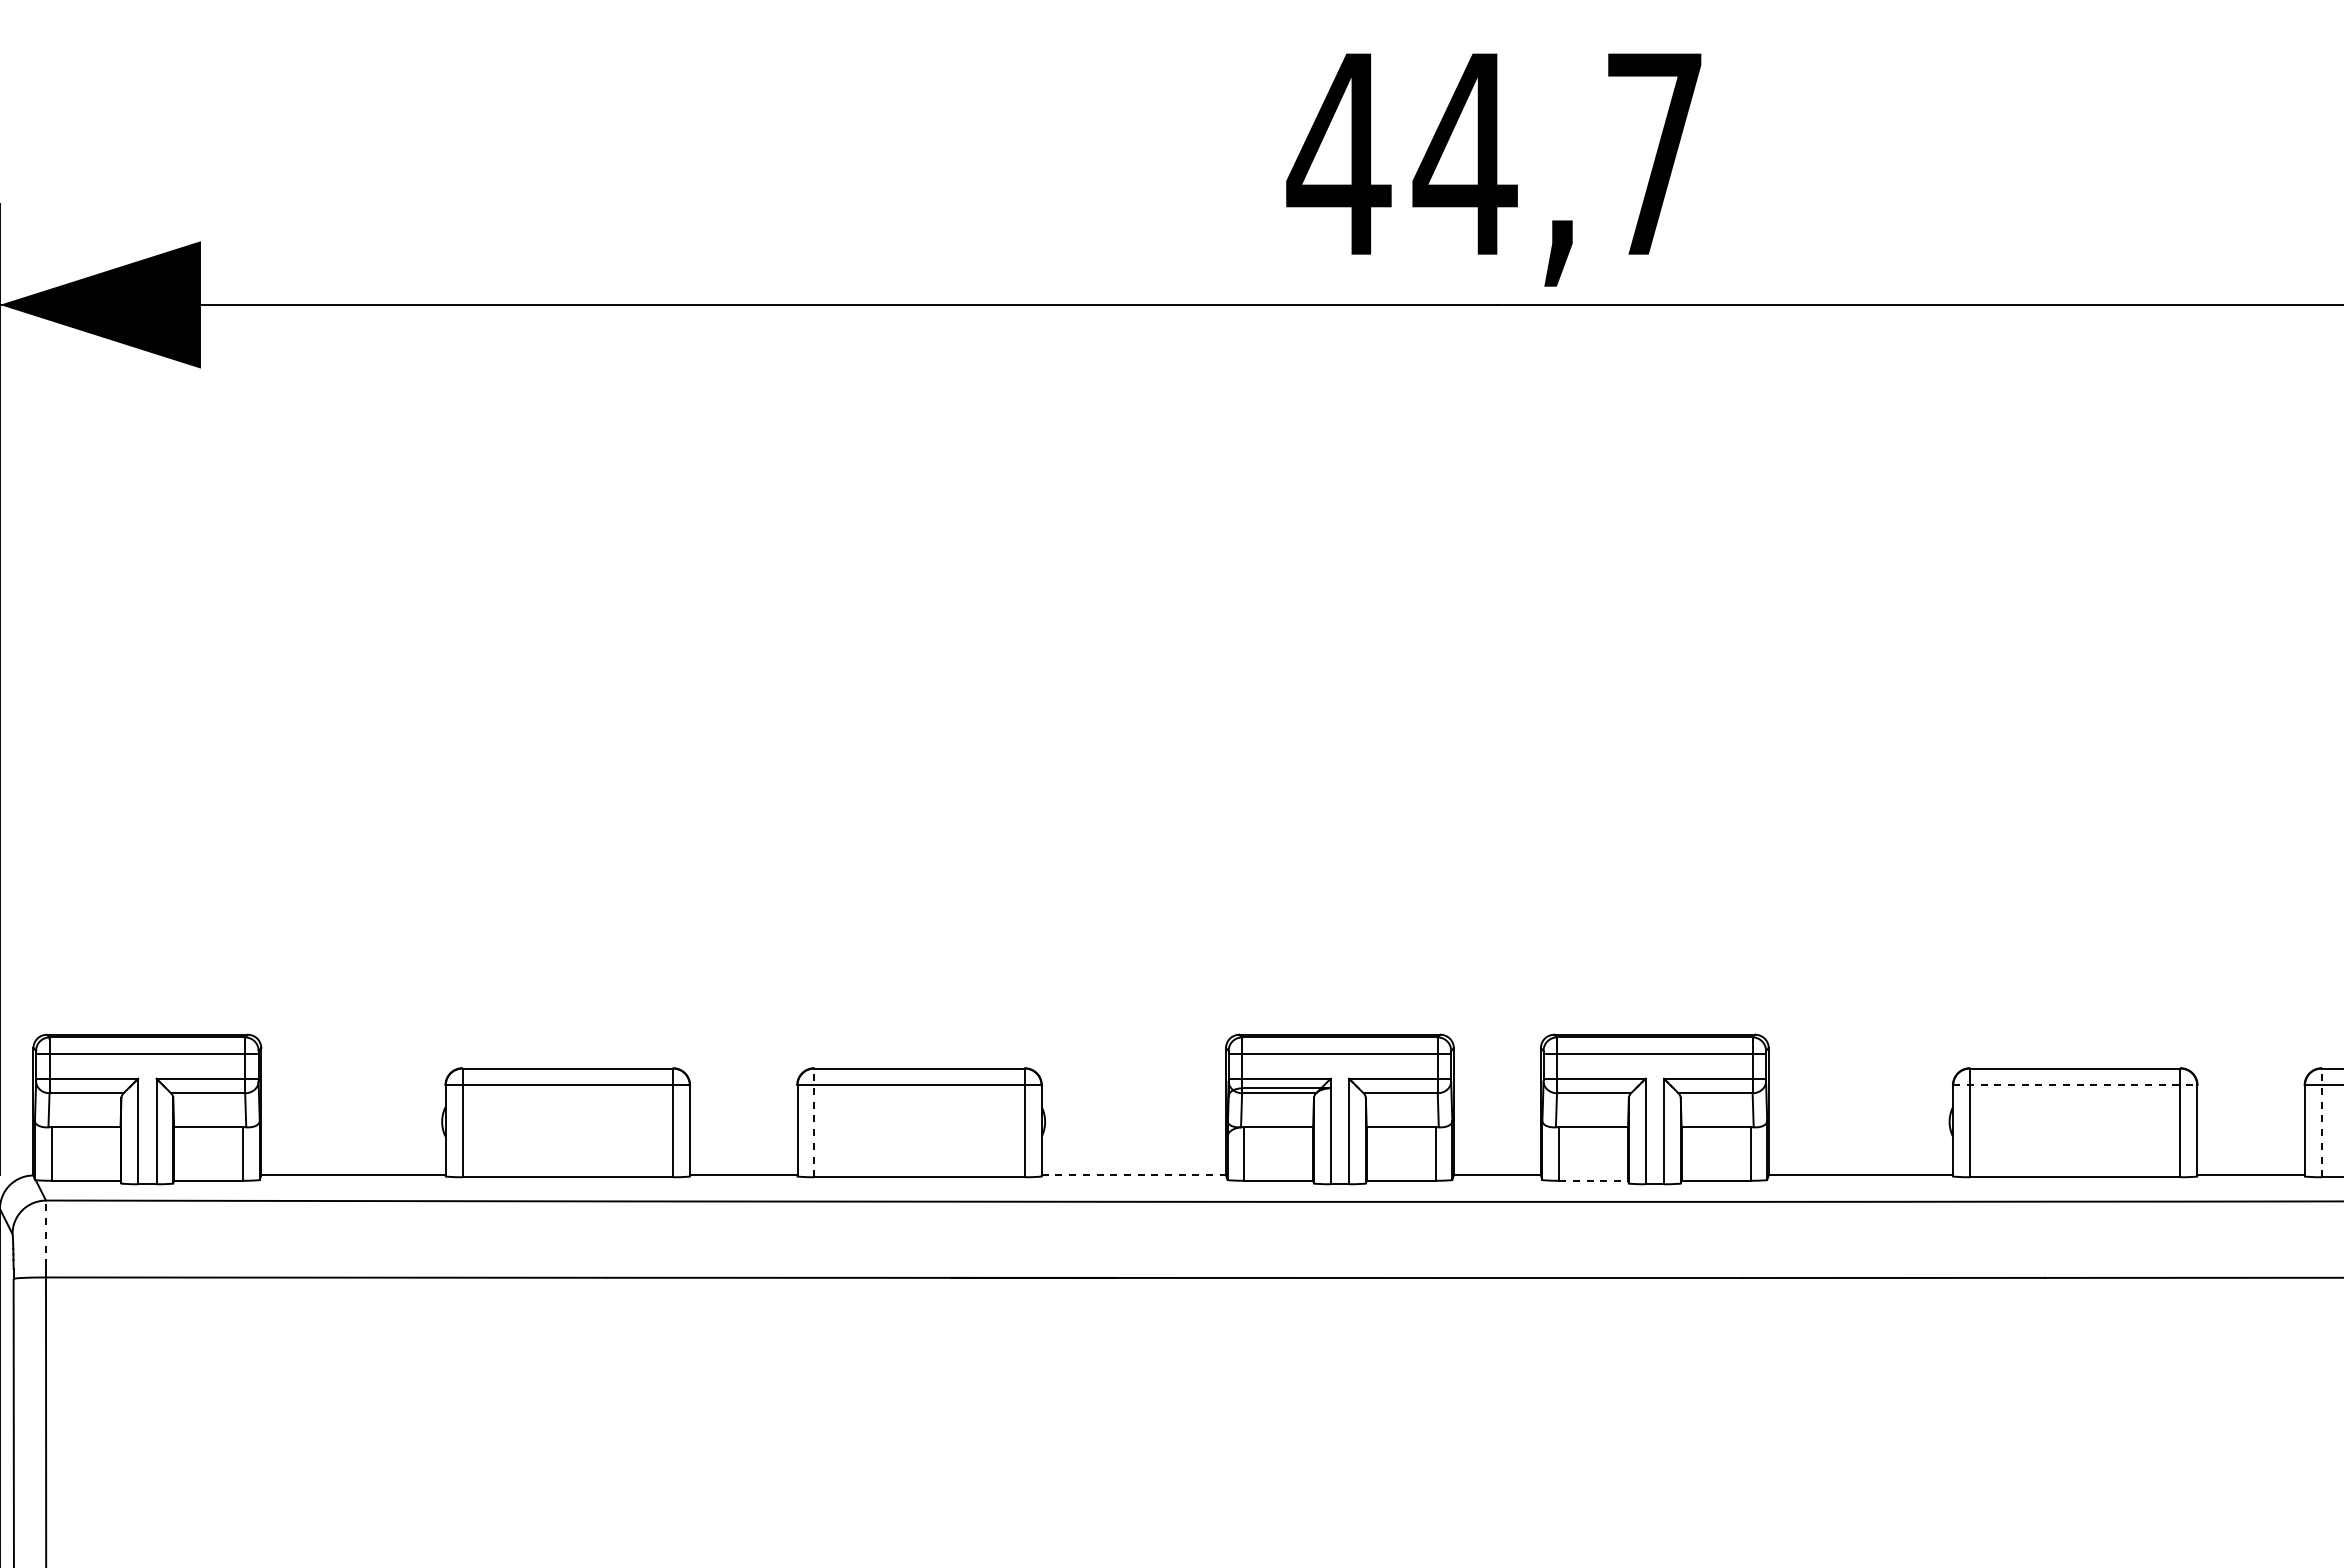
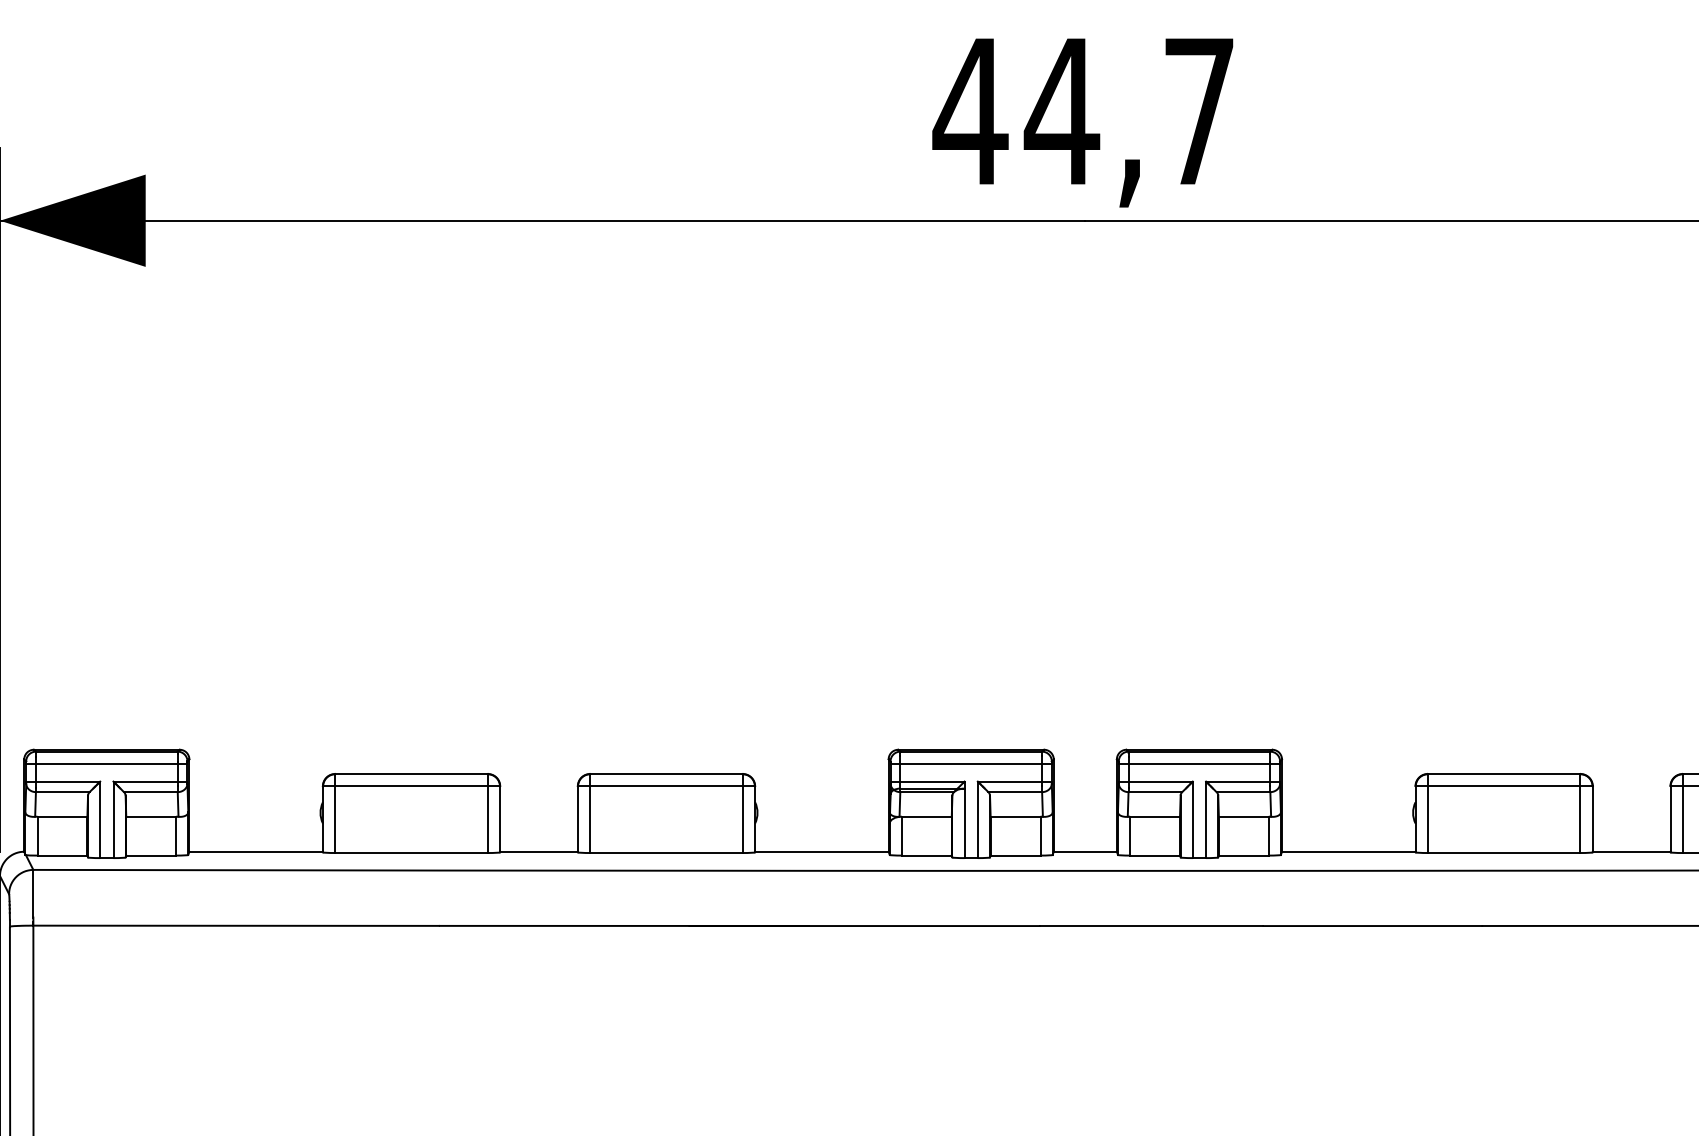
line: (2075, 1085) -> (1504, 786), dashed -> solid
line: (814, 1122) -> (590, 813), dashed -> solid
line: (2321, 1122) -> (1682, 813), dashed -> solid
line: (1134, 1175) -> (822, 851), dashed -> solid
line: (1594, 1180) -> (1155, 855), dashed -> solid
line: (46, 1233) -> (33, 893), dashed -> solid

